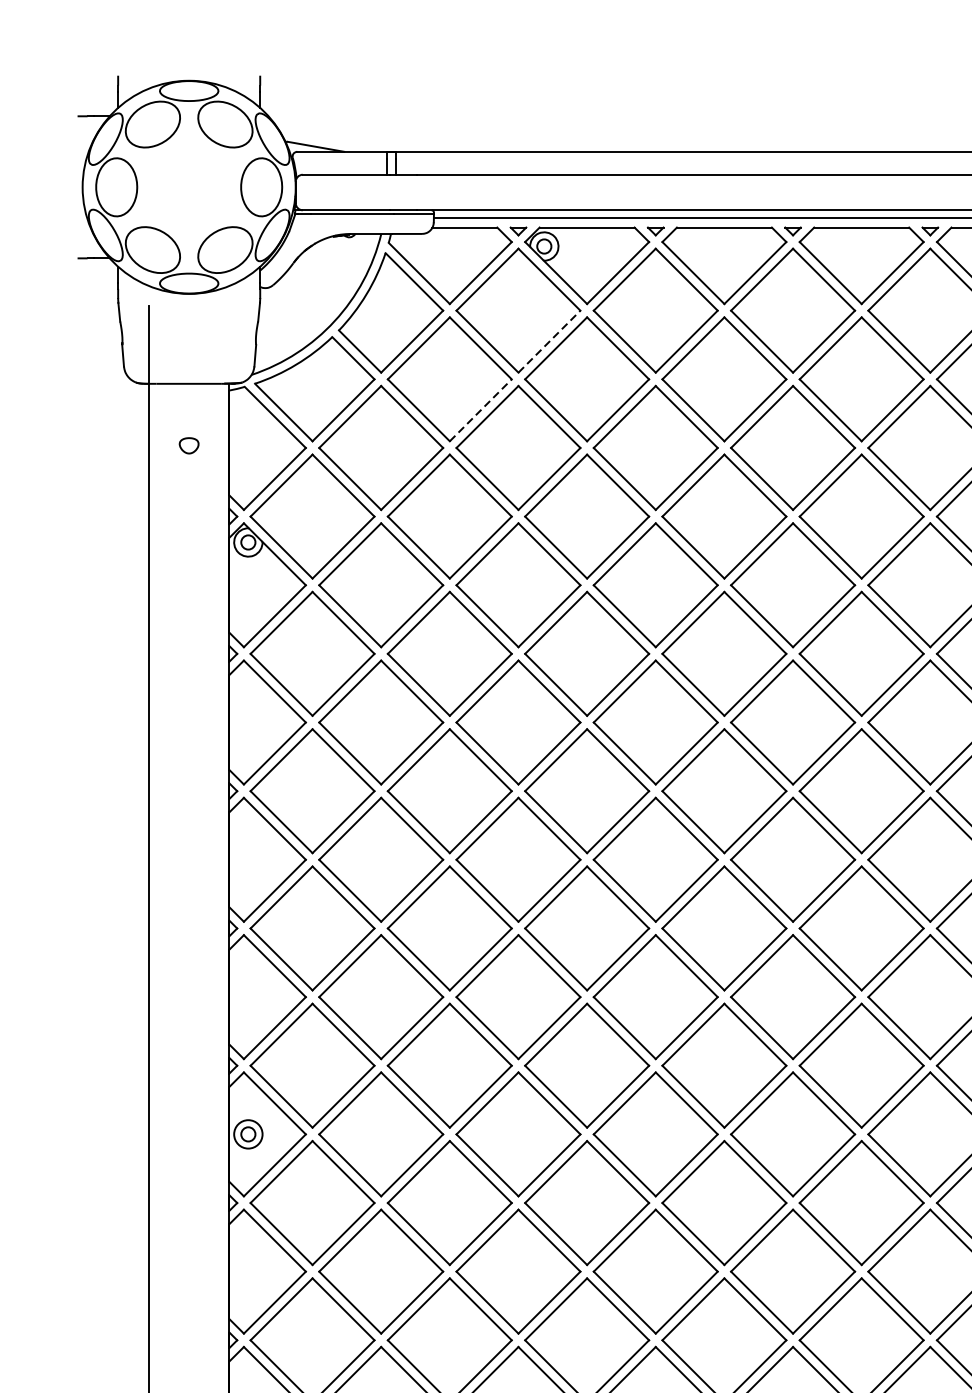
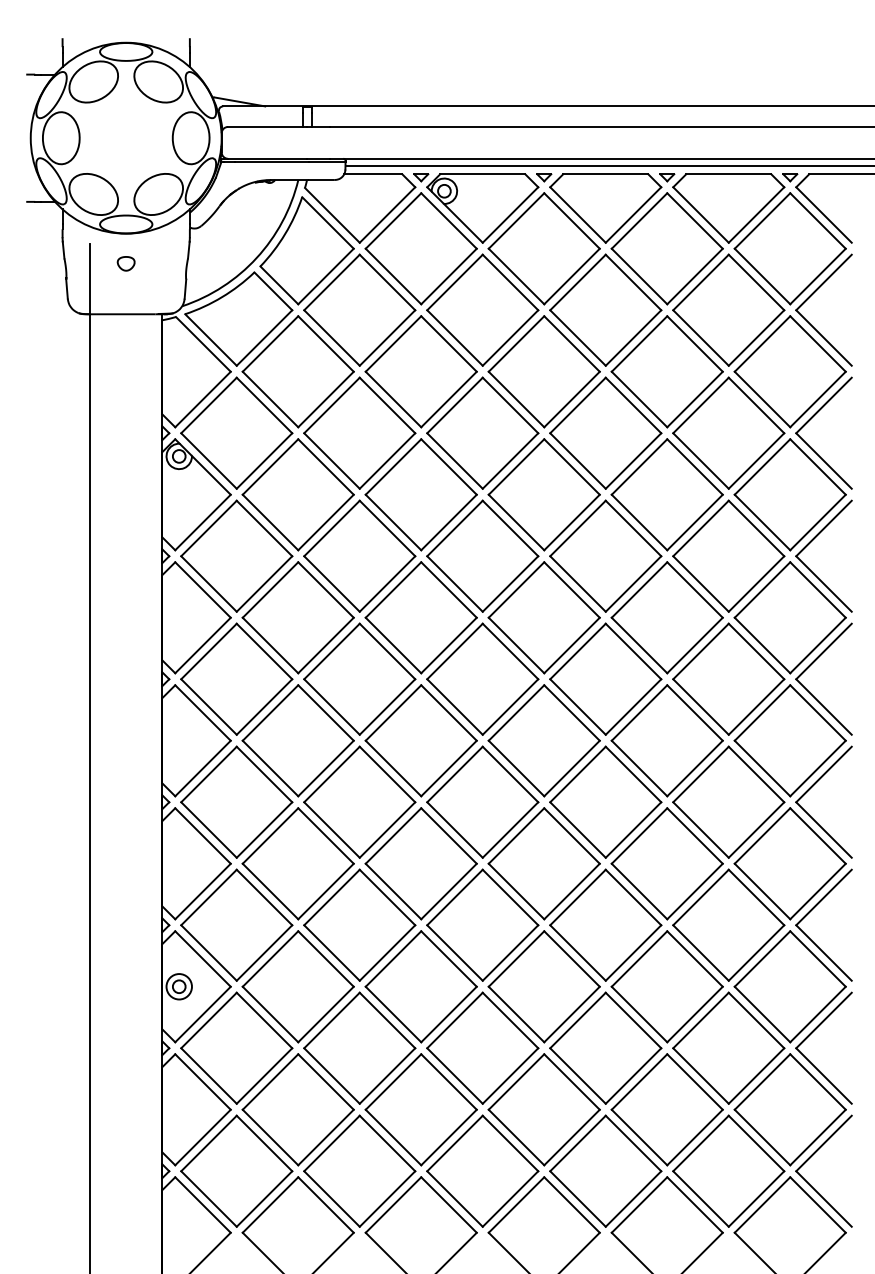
line: (549, 341) -> (449, 276), dashed -> solid
line: (480, 409) -> (387, 337), dashed -> solid
part: (188, 445) -> (125, 263), moved

